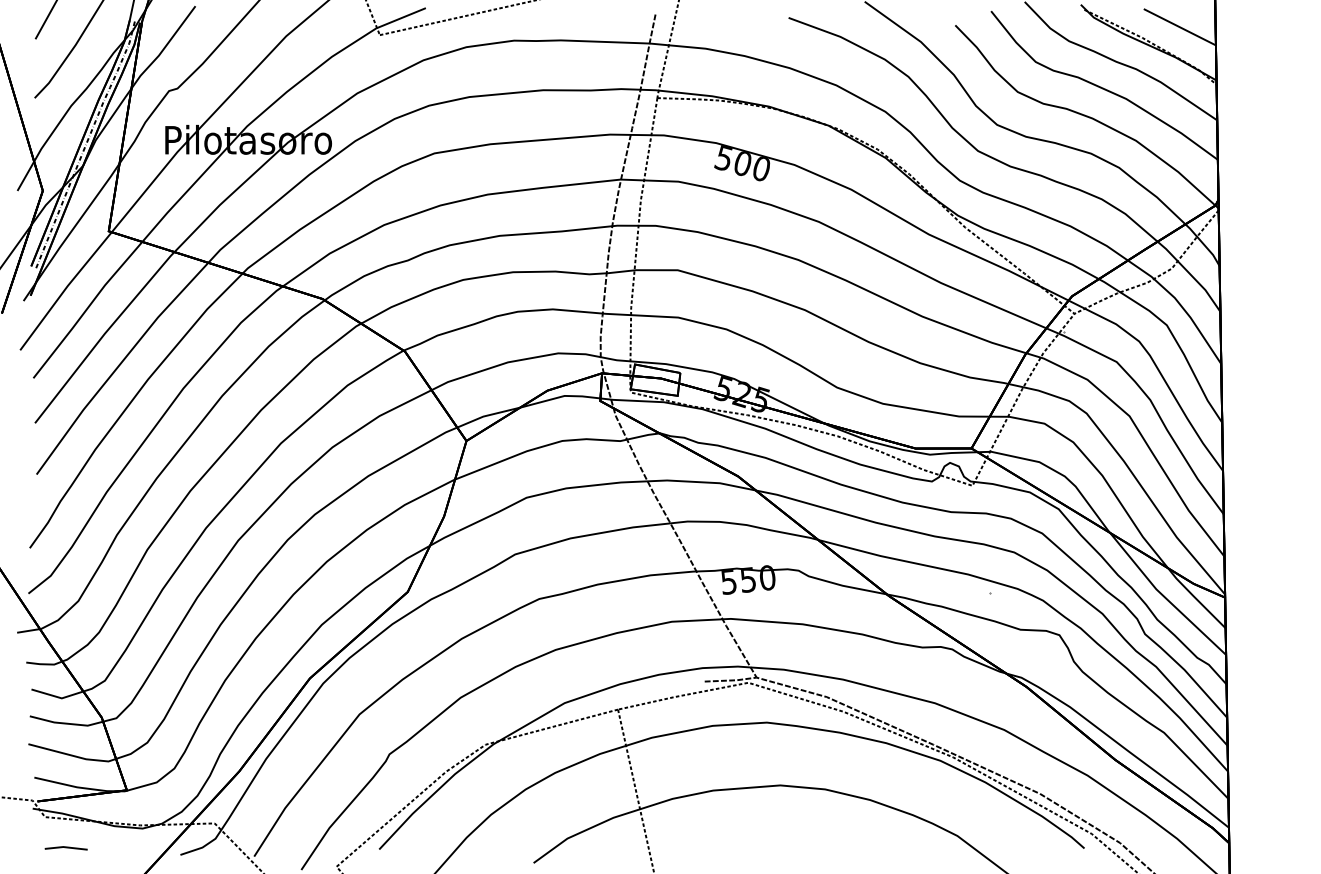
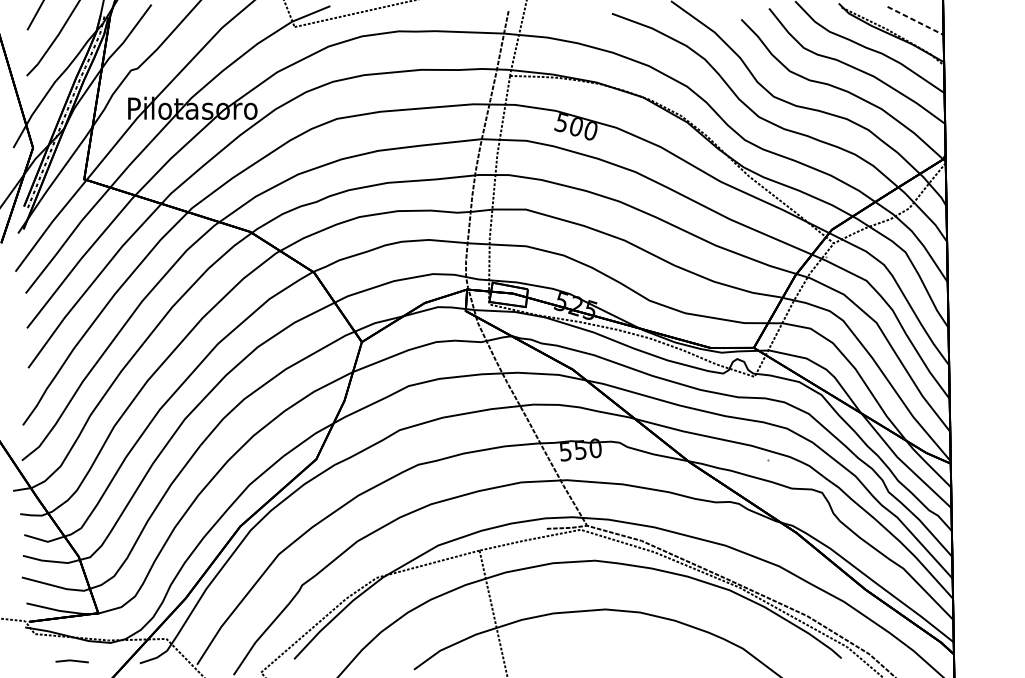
line: (1180, 27) -> (916, 21), solid -> dashed
line: (65, 848) -> (71, 661), moved

